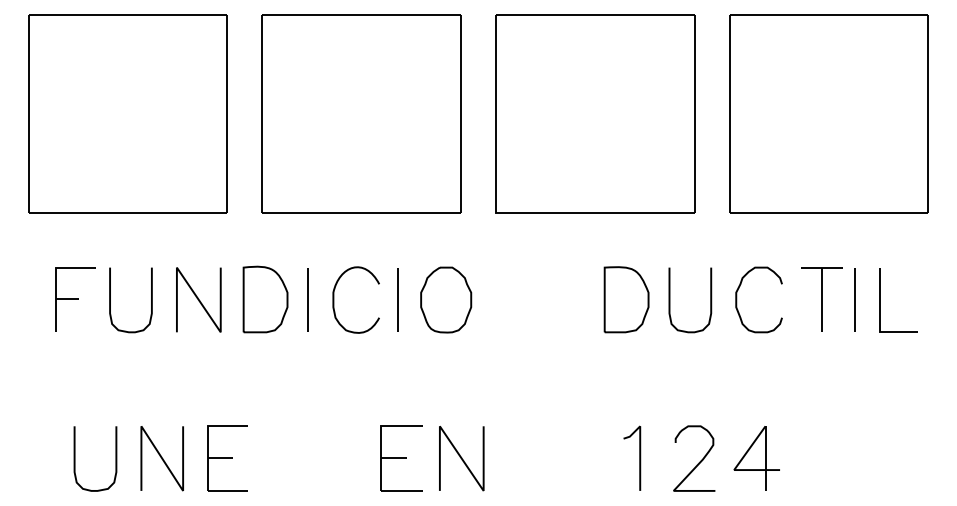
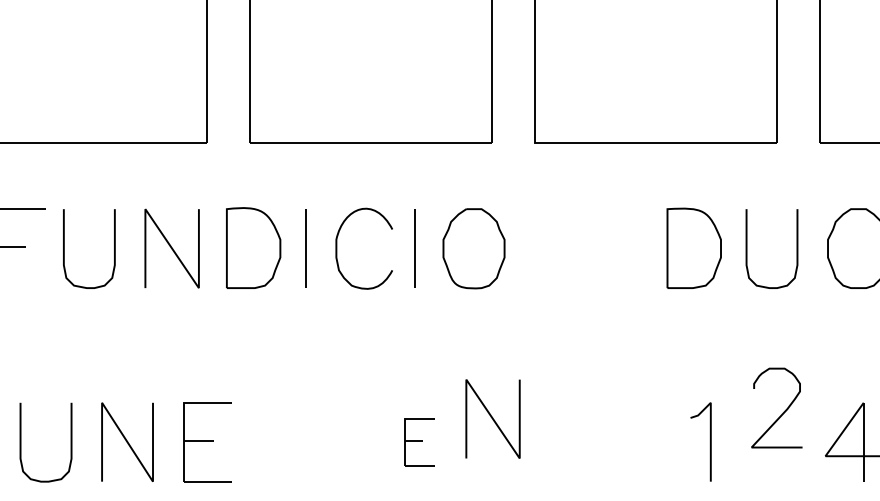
part: (401, 458) -> (419, 442), size x0.6
line: (461, 458) -> (492, 418), moved
curve: (698, 462) -> (781, 412), moved

